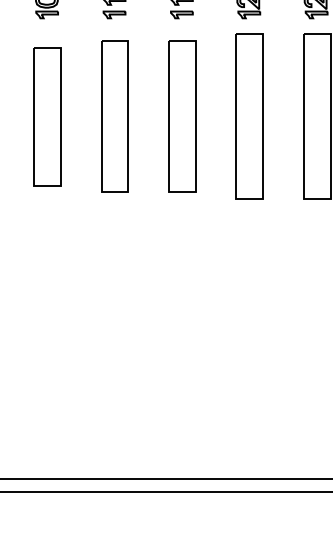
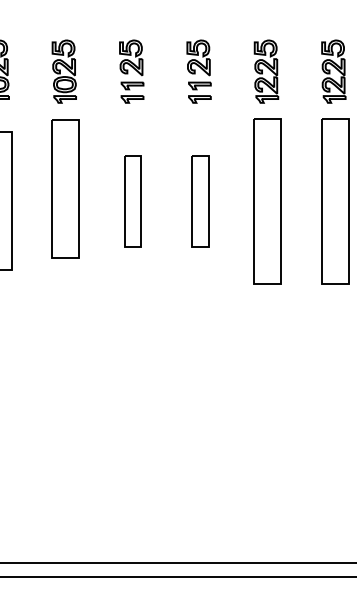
part: (47, 115) -> (65, 188), moved
part: (115, 115) -> (133, 200), size x0.6
part: (182, 115) -> (200, 200), size x0.6

